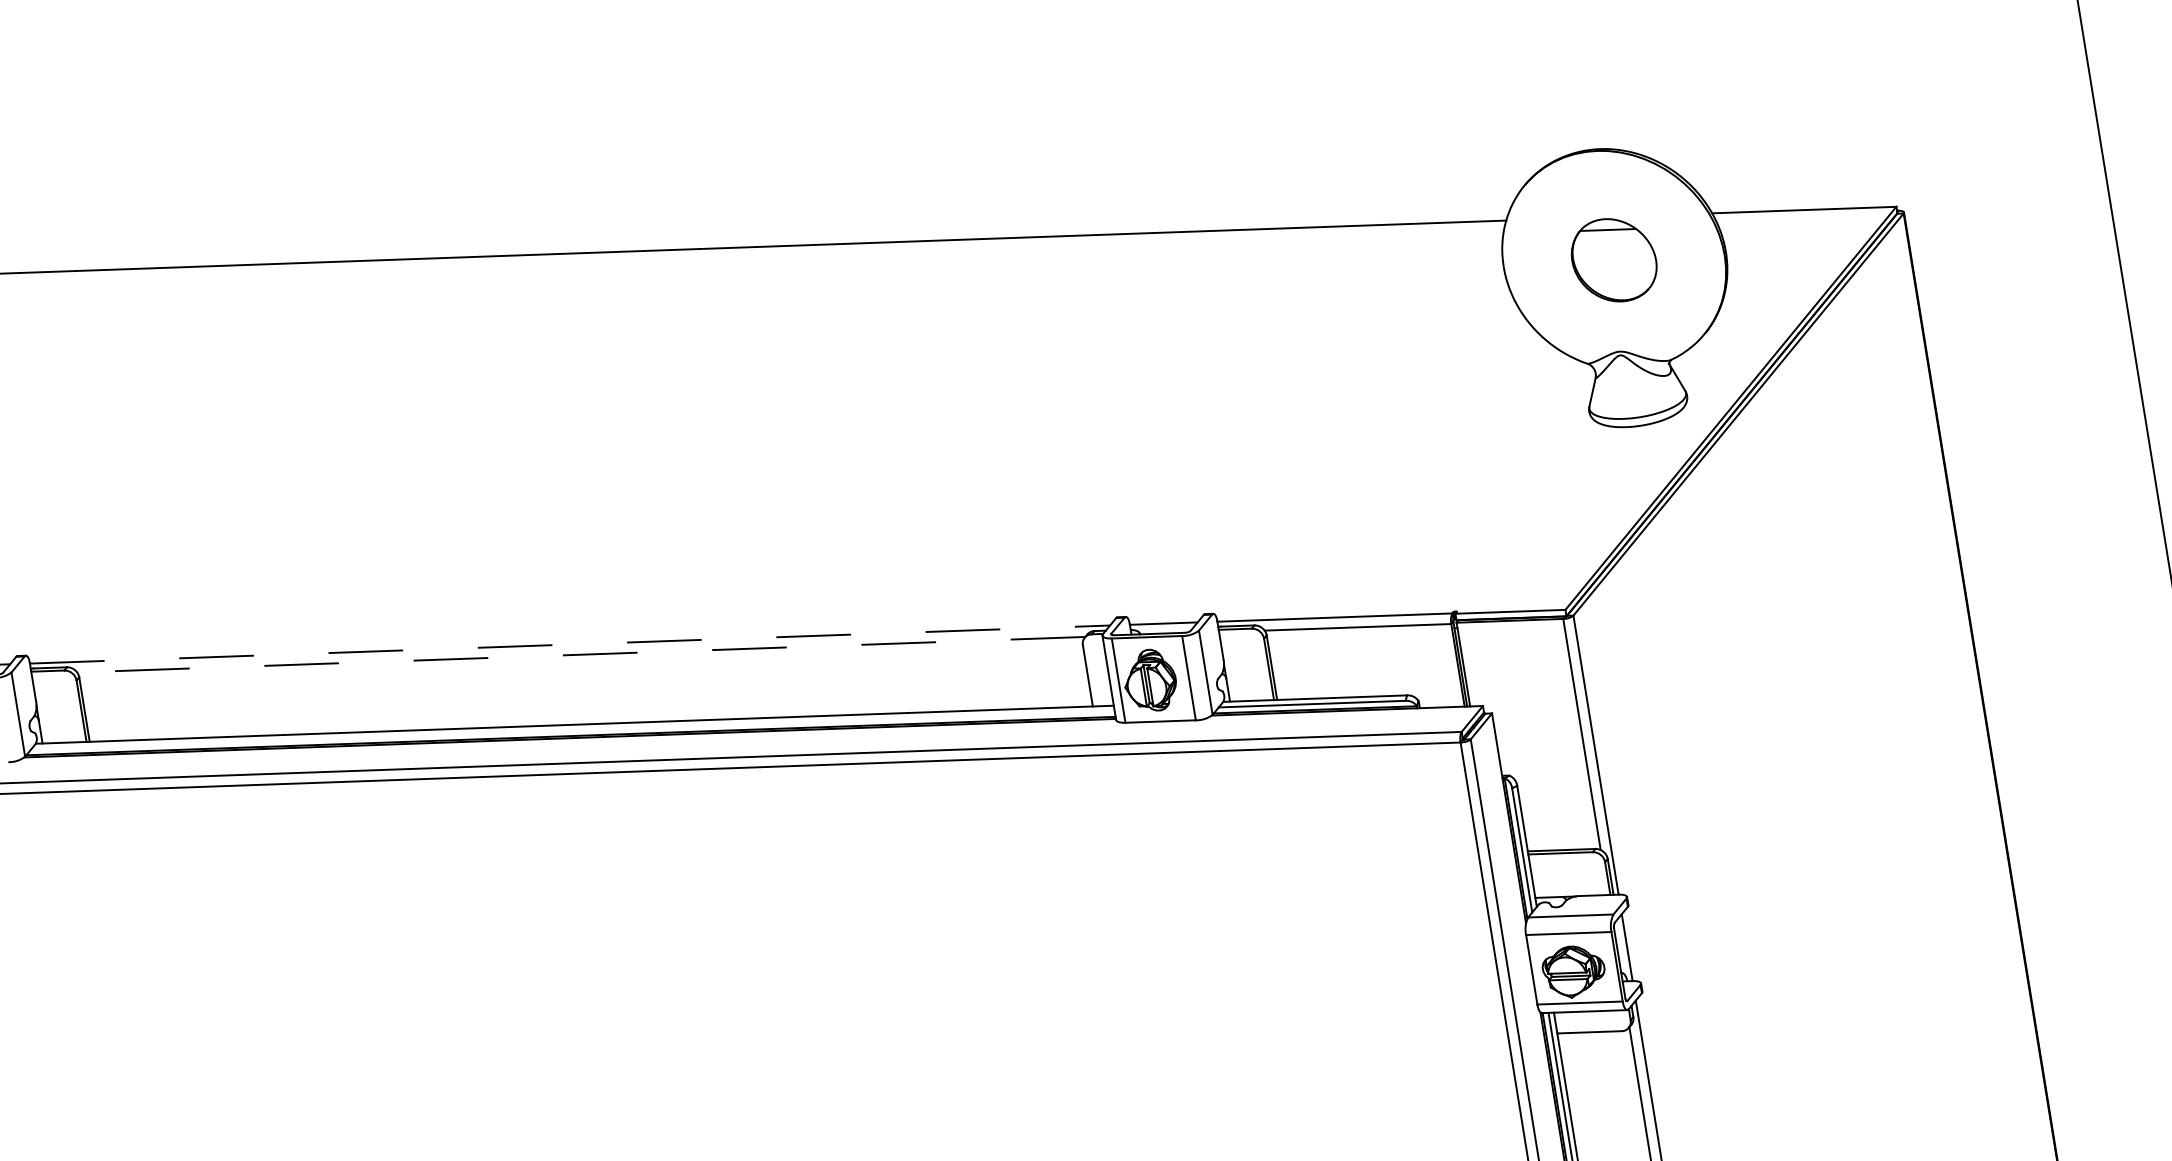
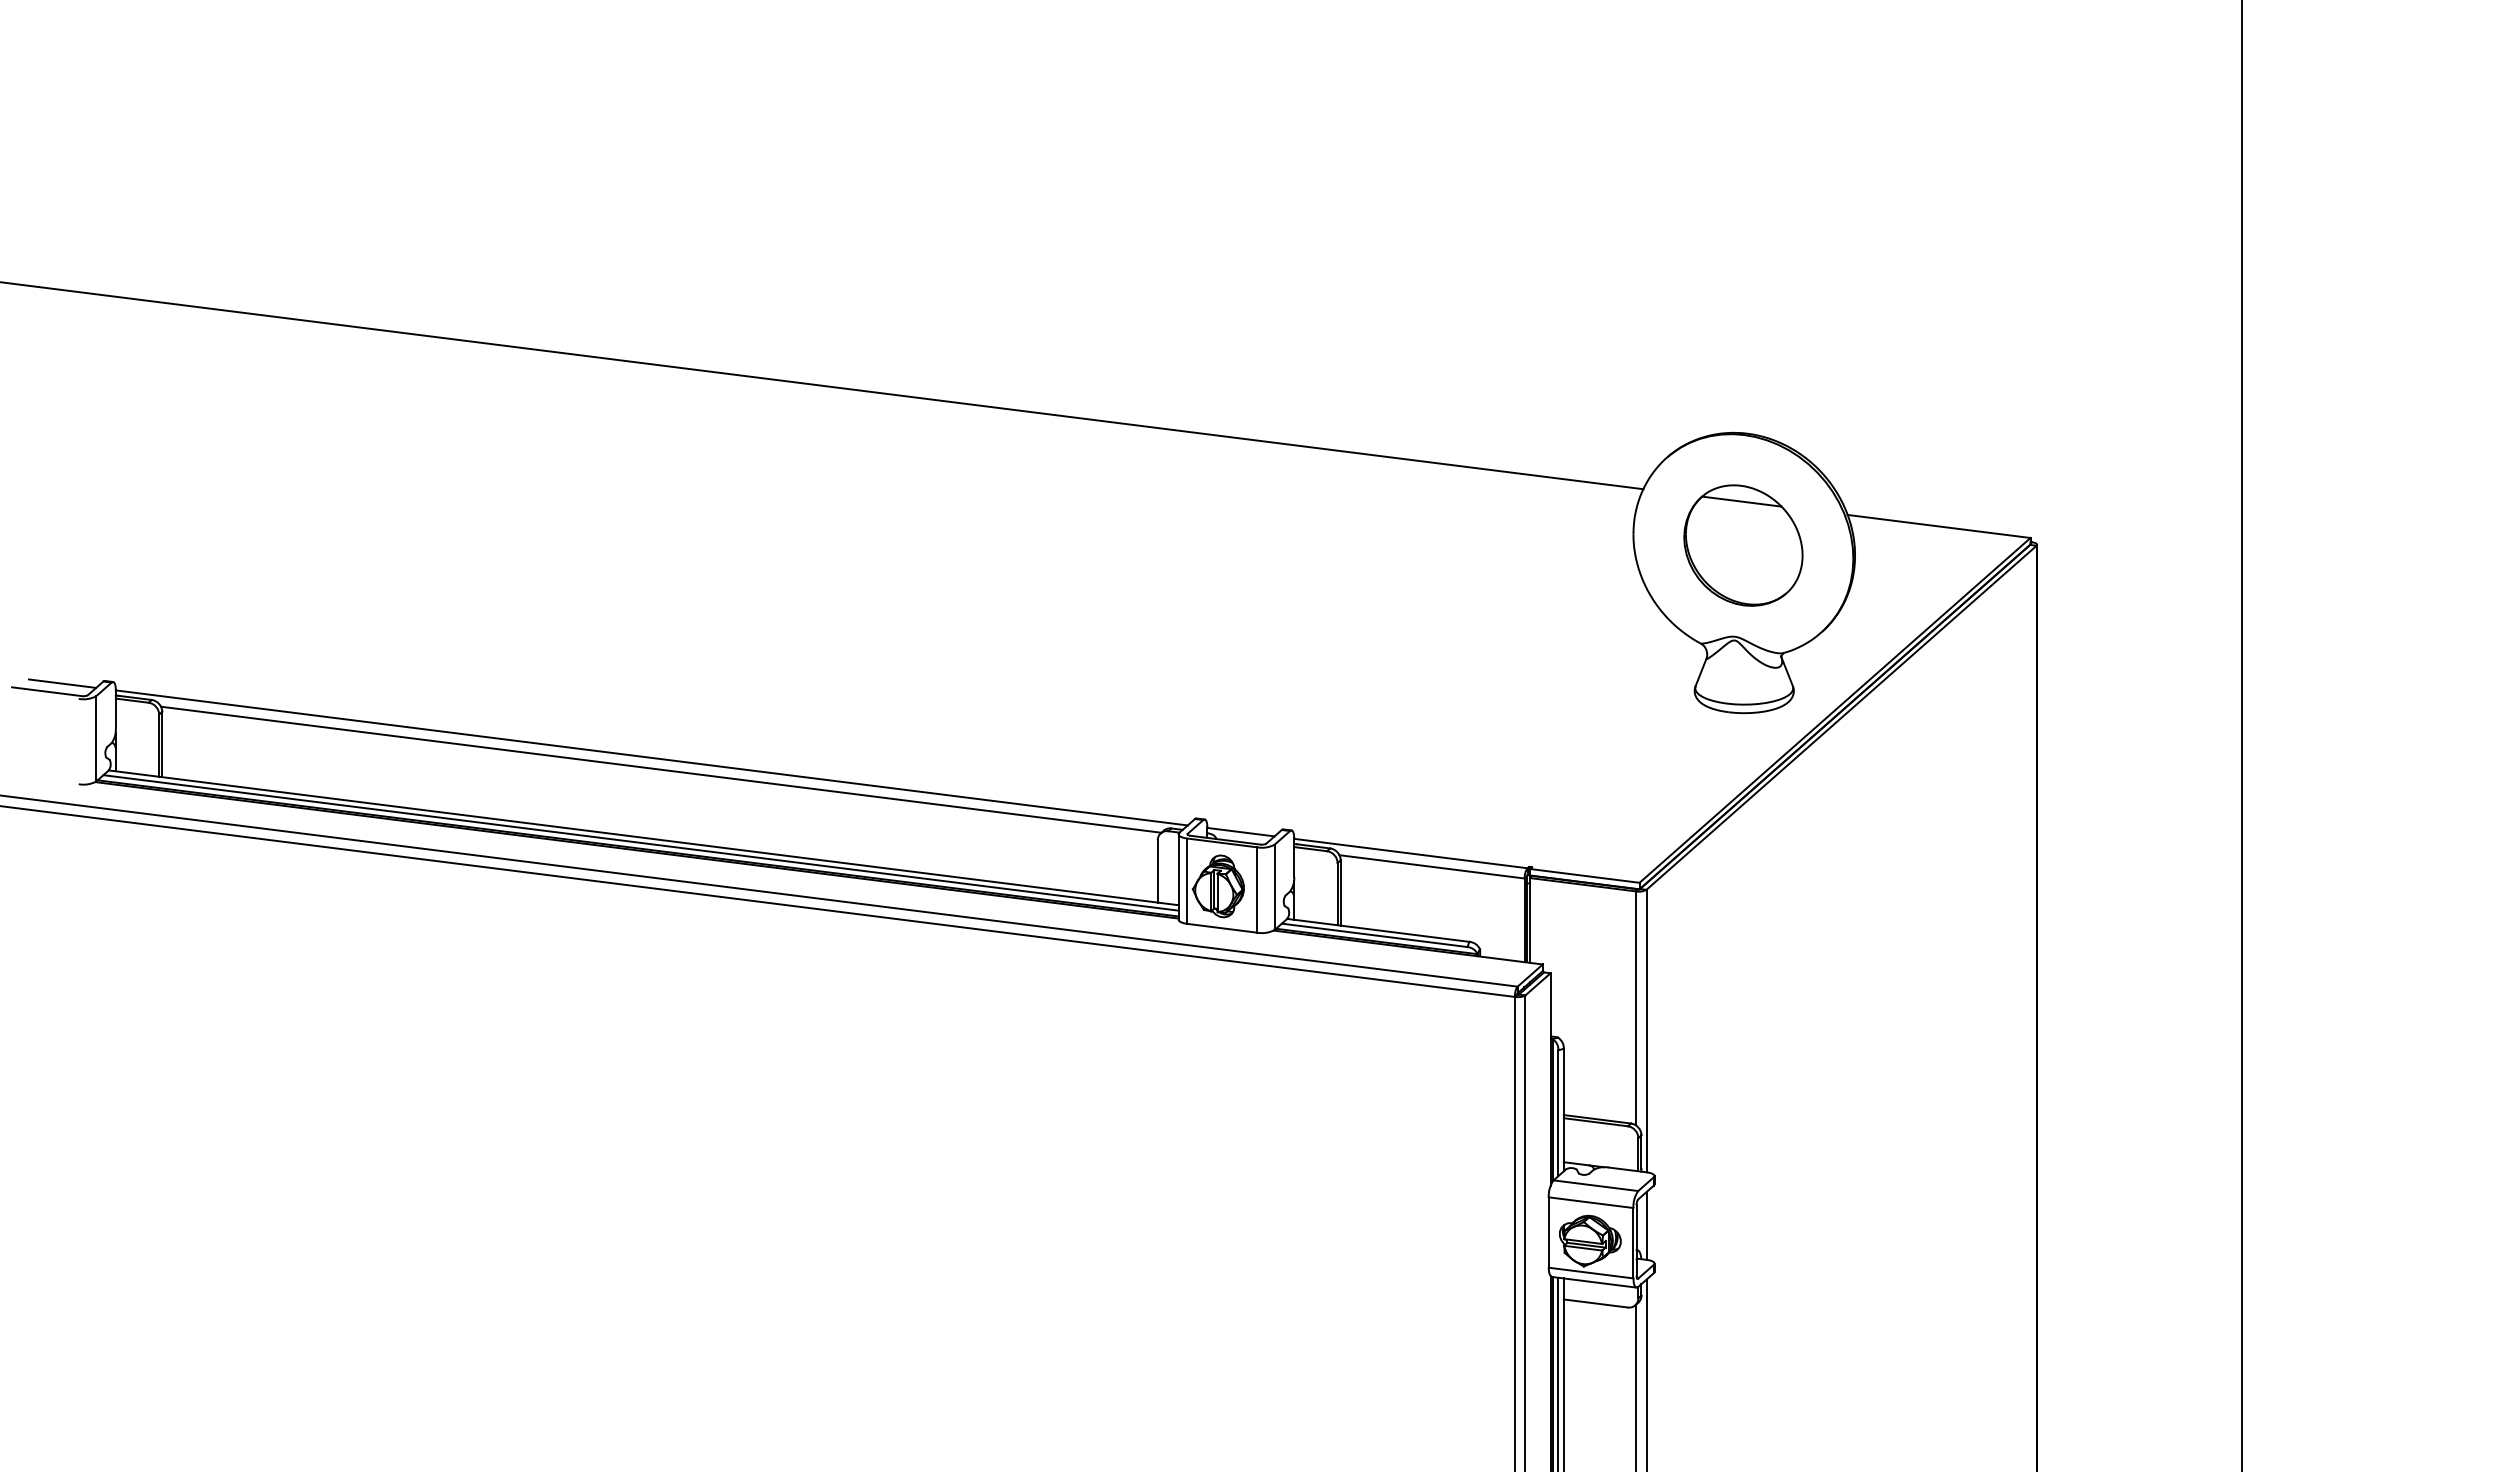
part: (1614, 260) -> (1743, 545), size x1.43
line: (570, 644) -> (652, 757), dashed -> solid
line: (580, 654) -> (660, 769), dashed -> solid
line: (572, 729) -> (640, 842), added

